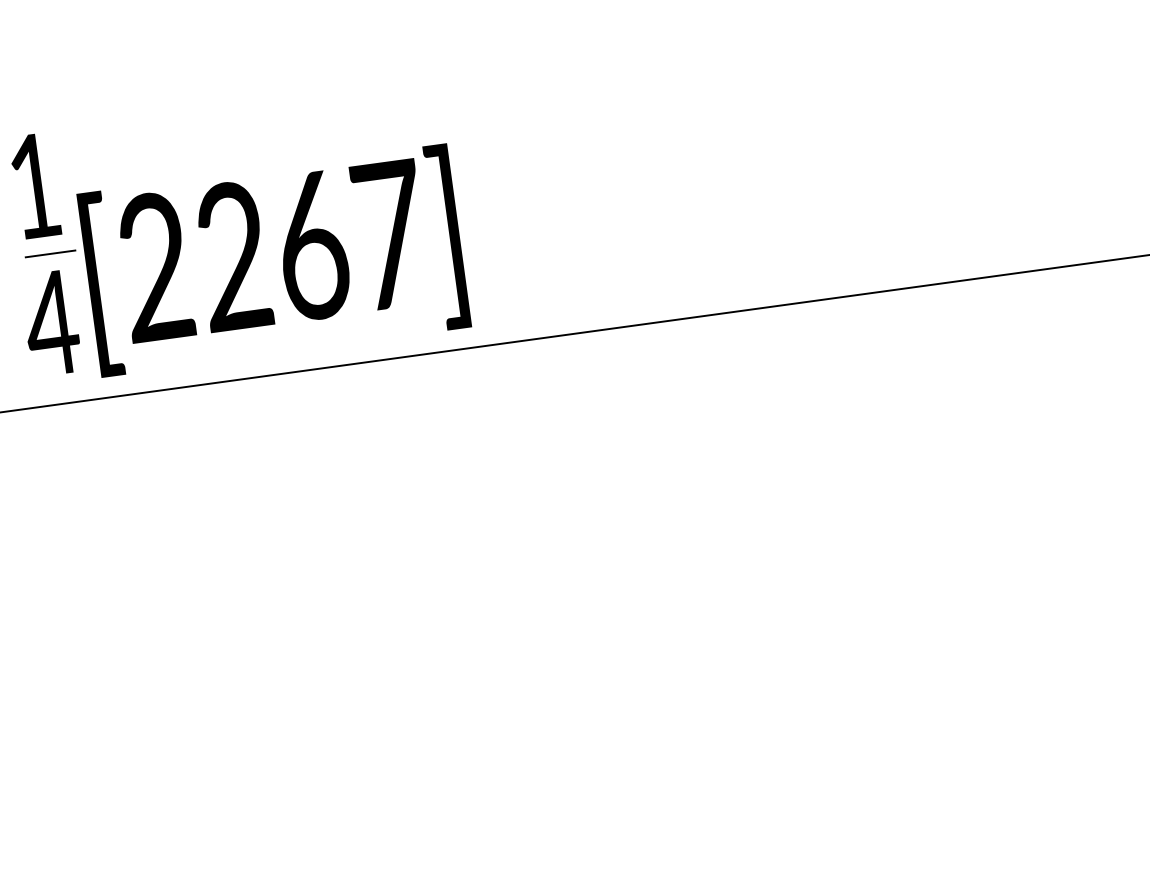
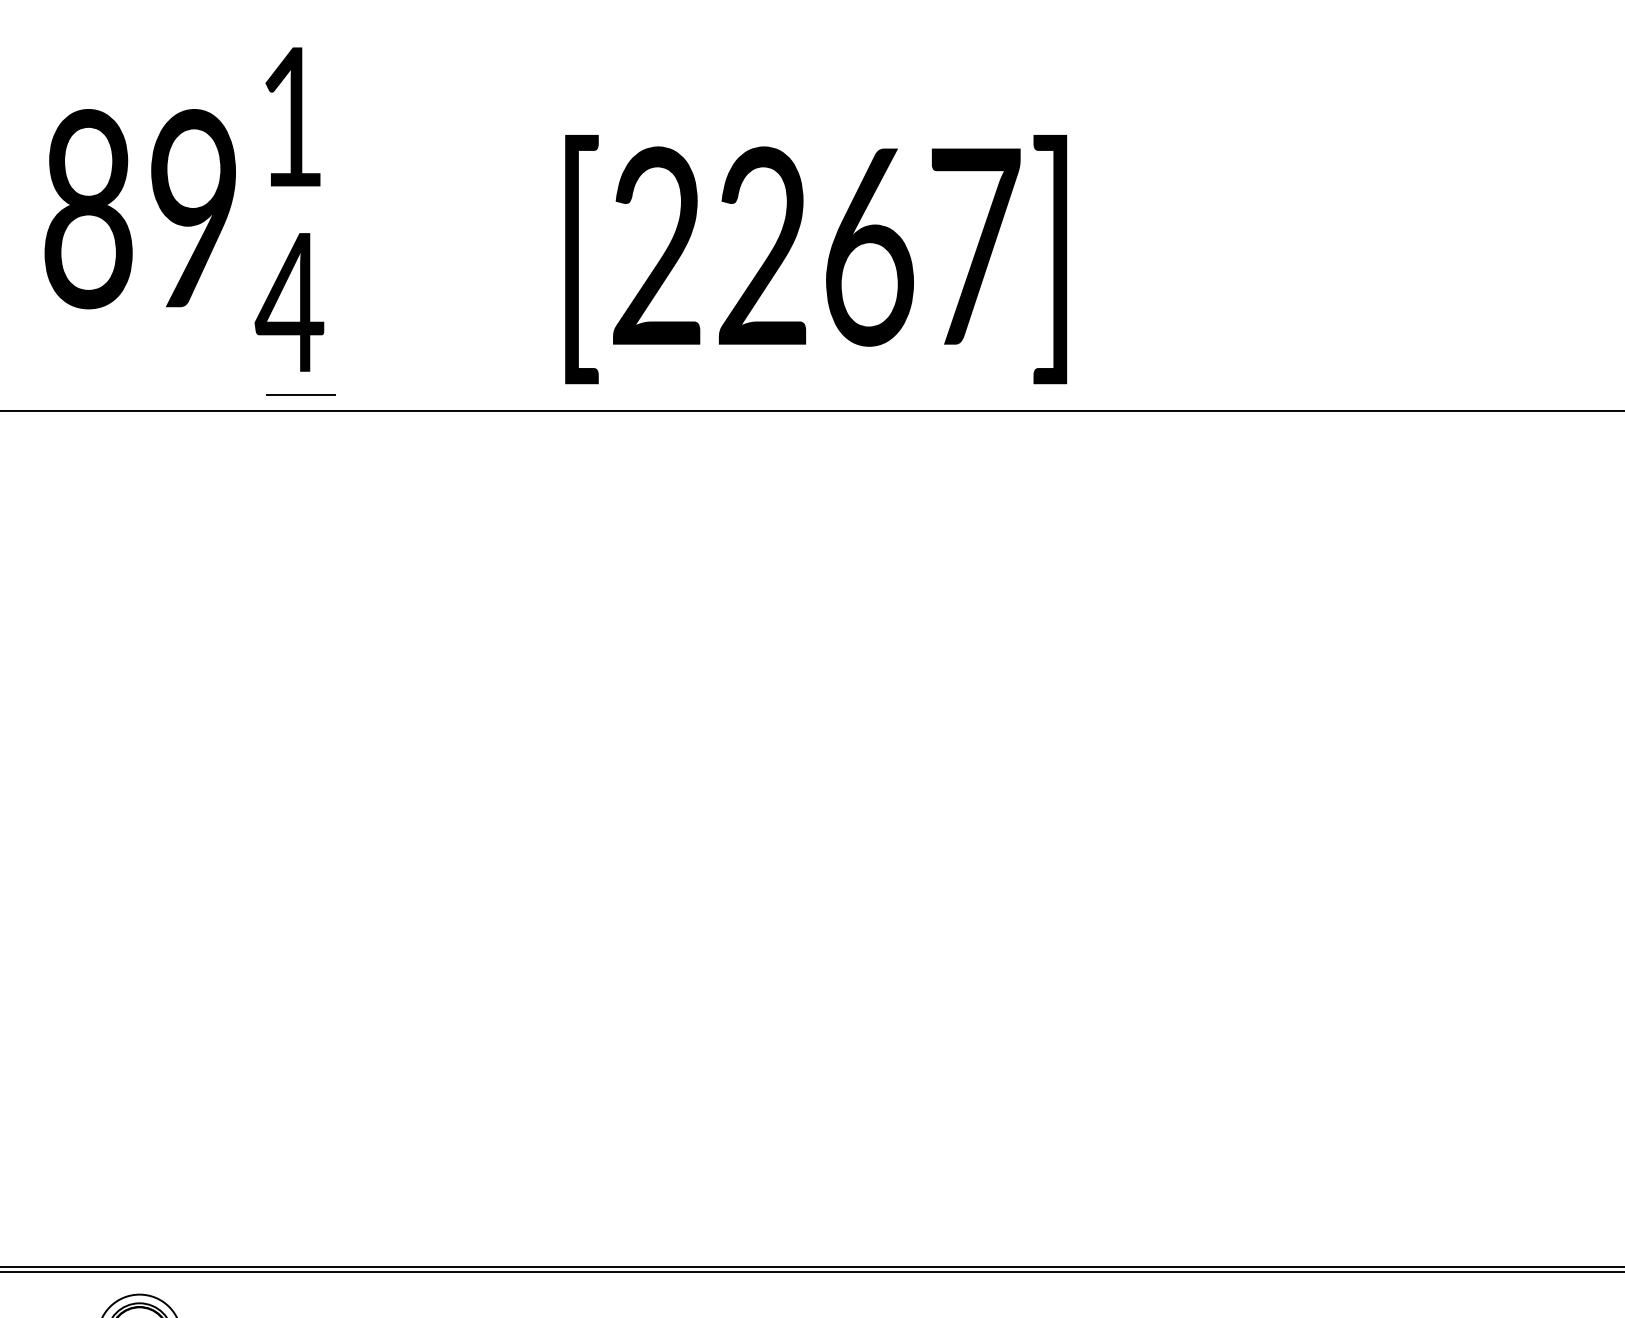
line: (50, 253) -> (300, 394), moved
text: (274, 260) -> (816, 259), moved

